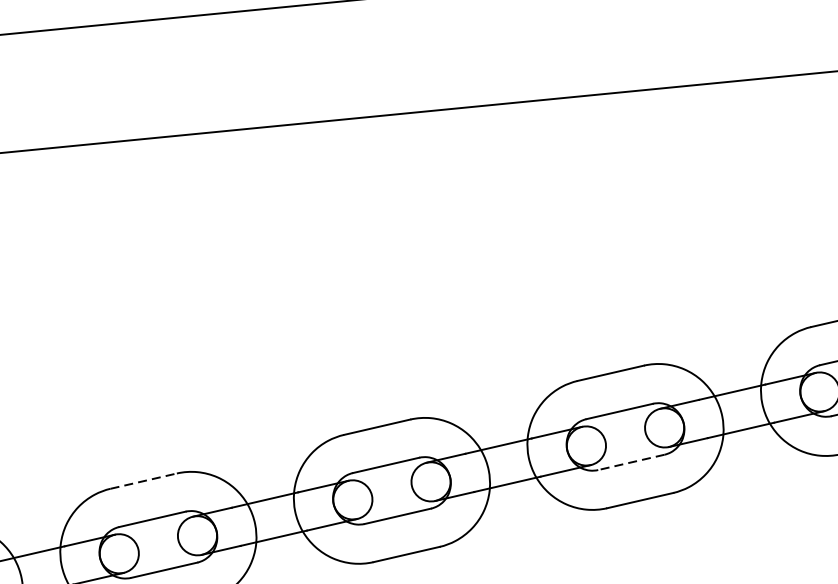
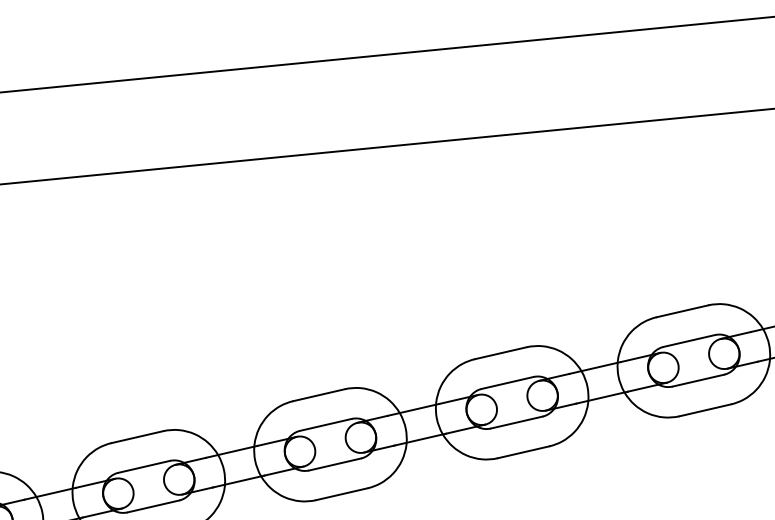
line: (631, 462) -> (516, 422), dashed -> solid
line: (143, 481) -> (137, 437), dashed -> solid

